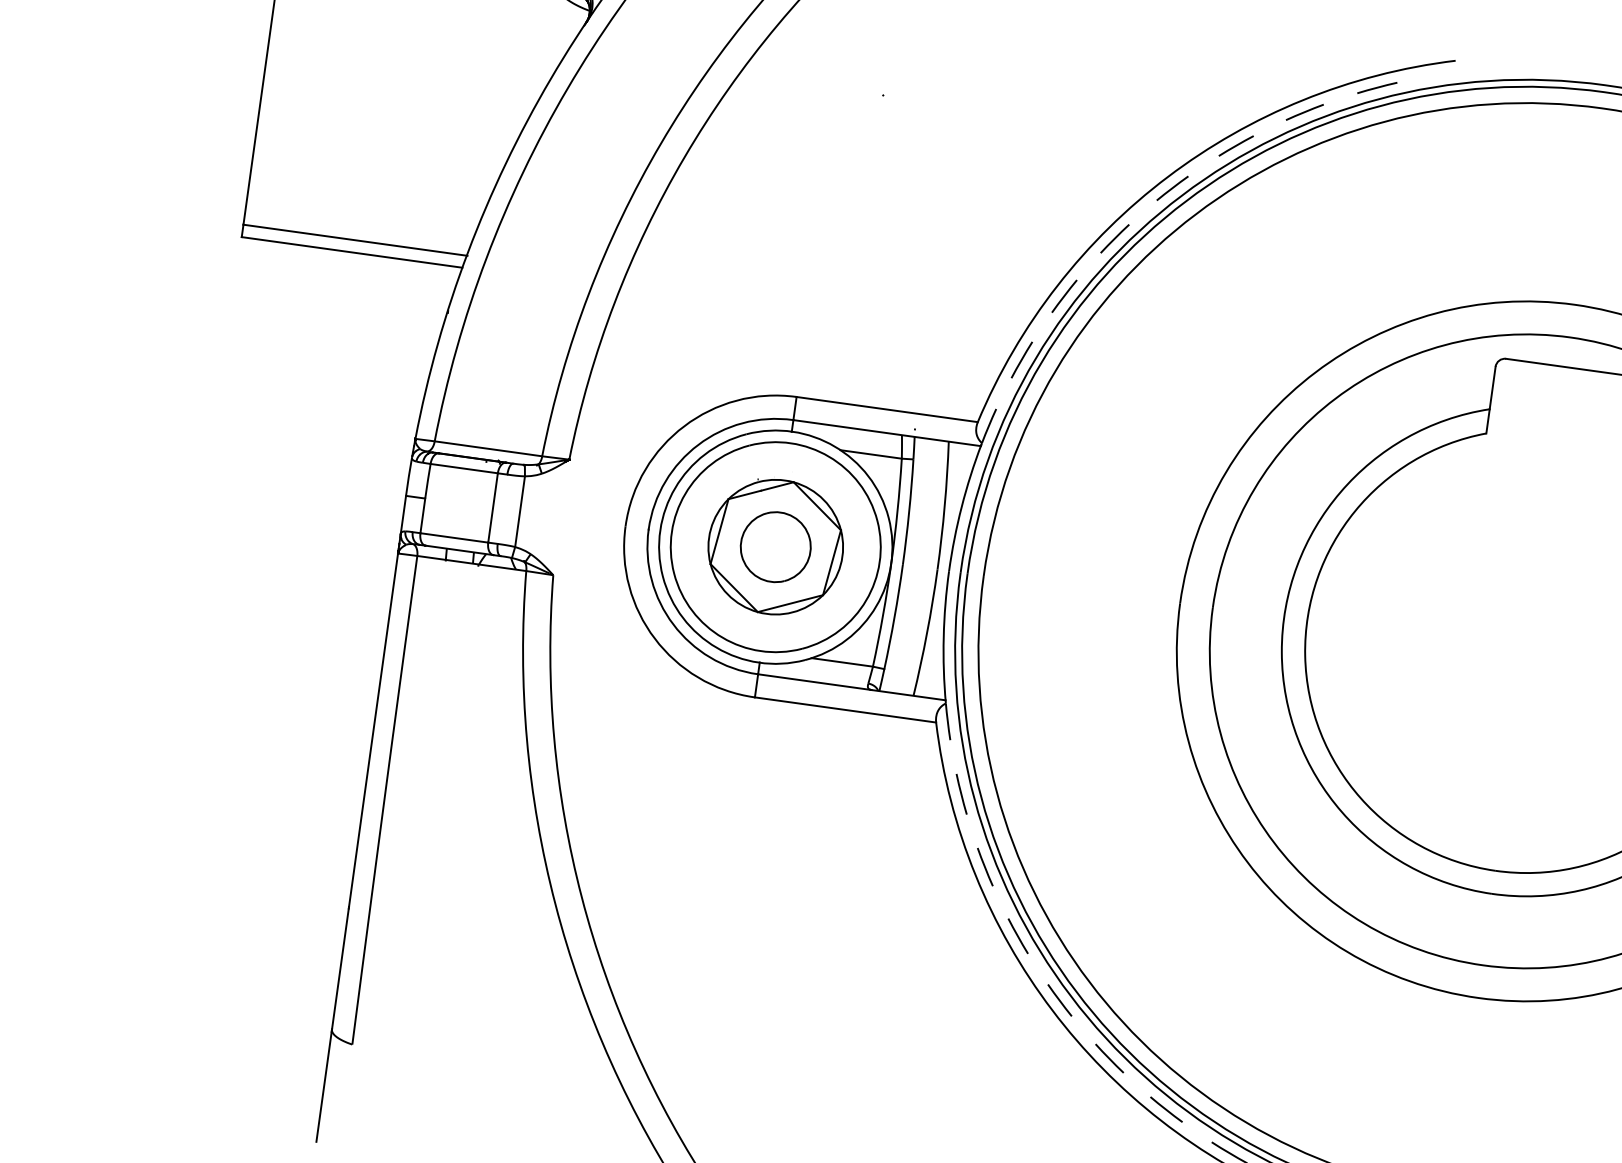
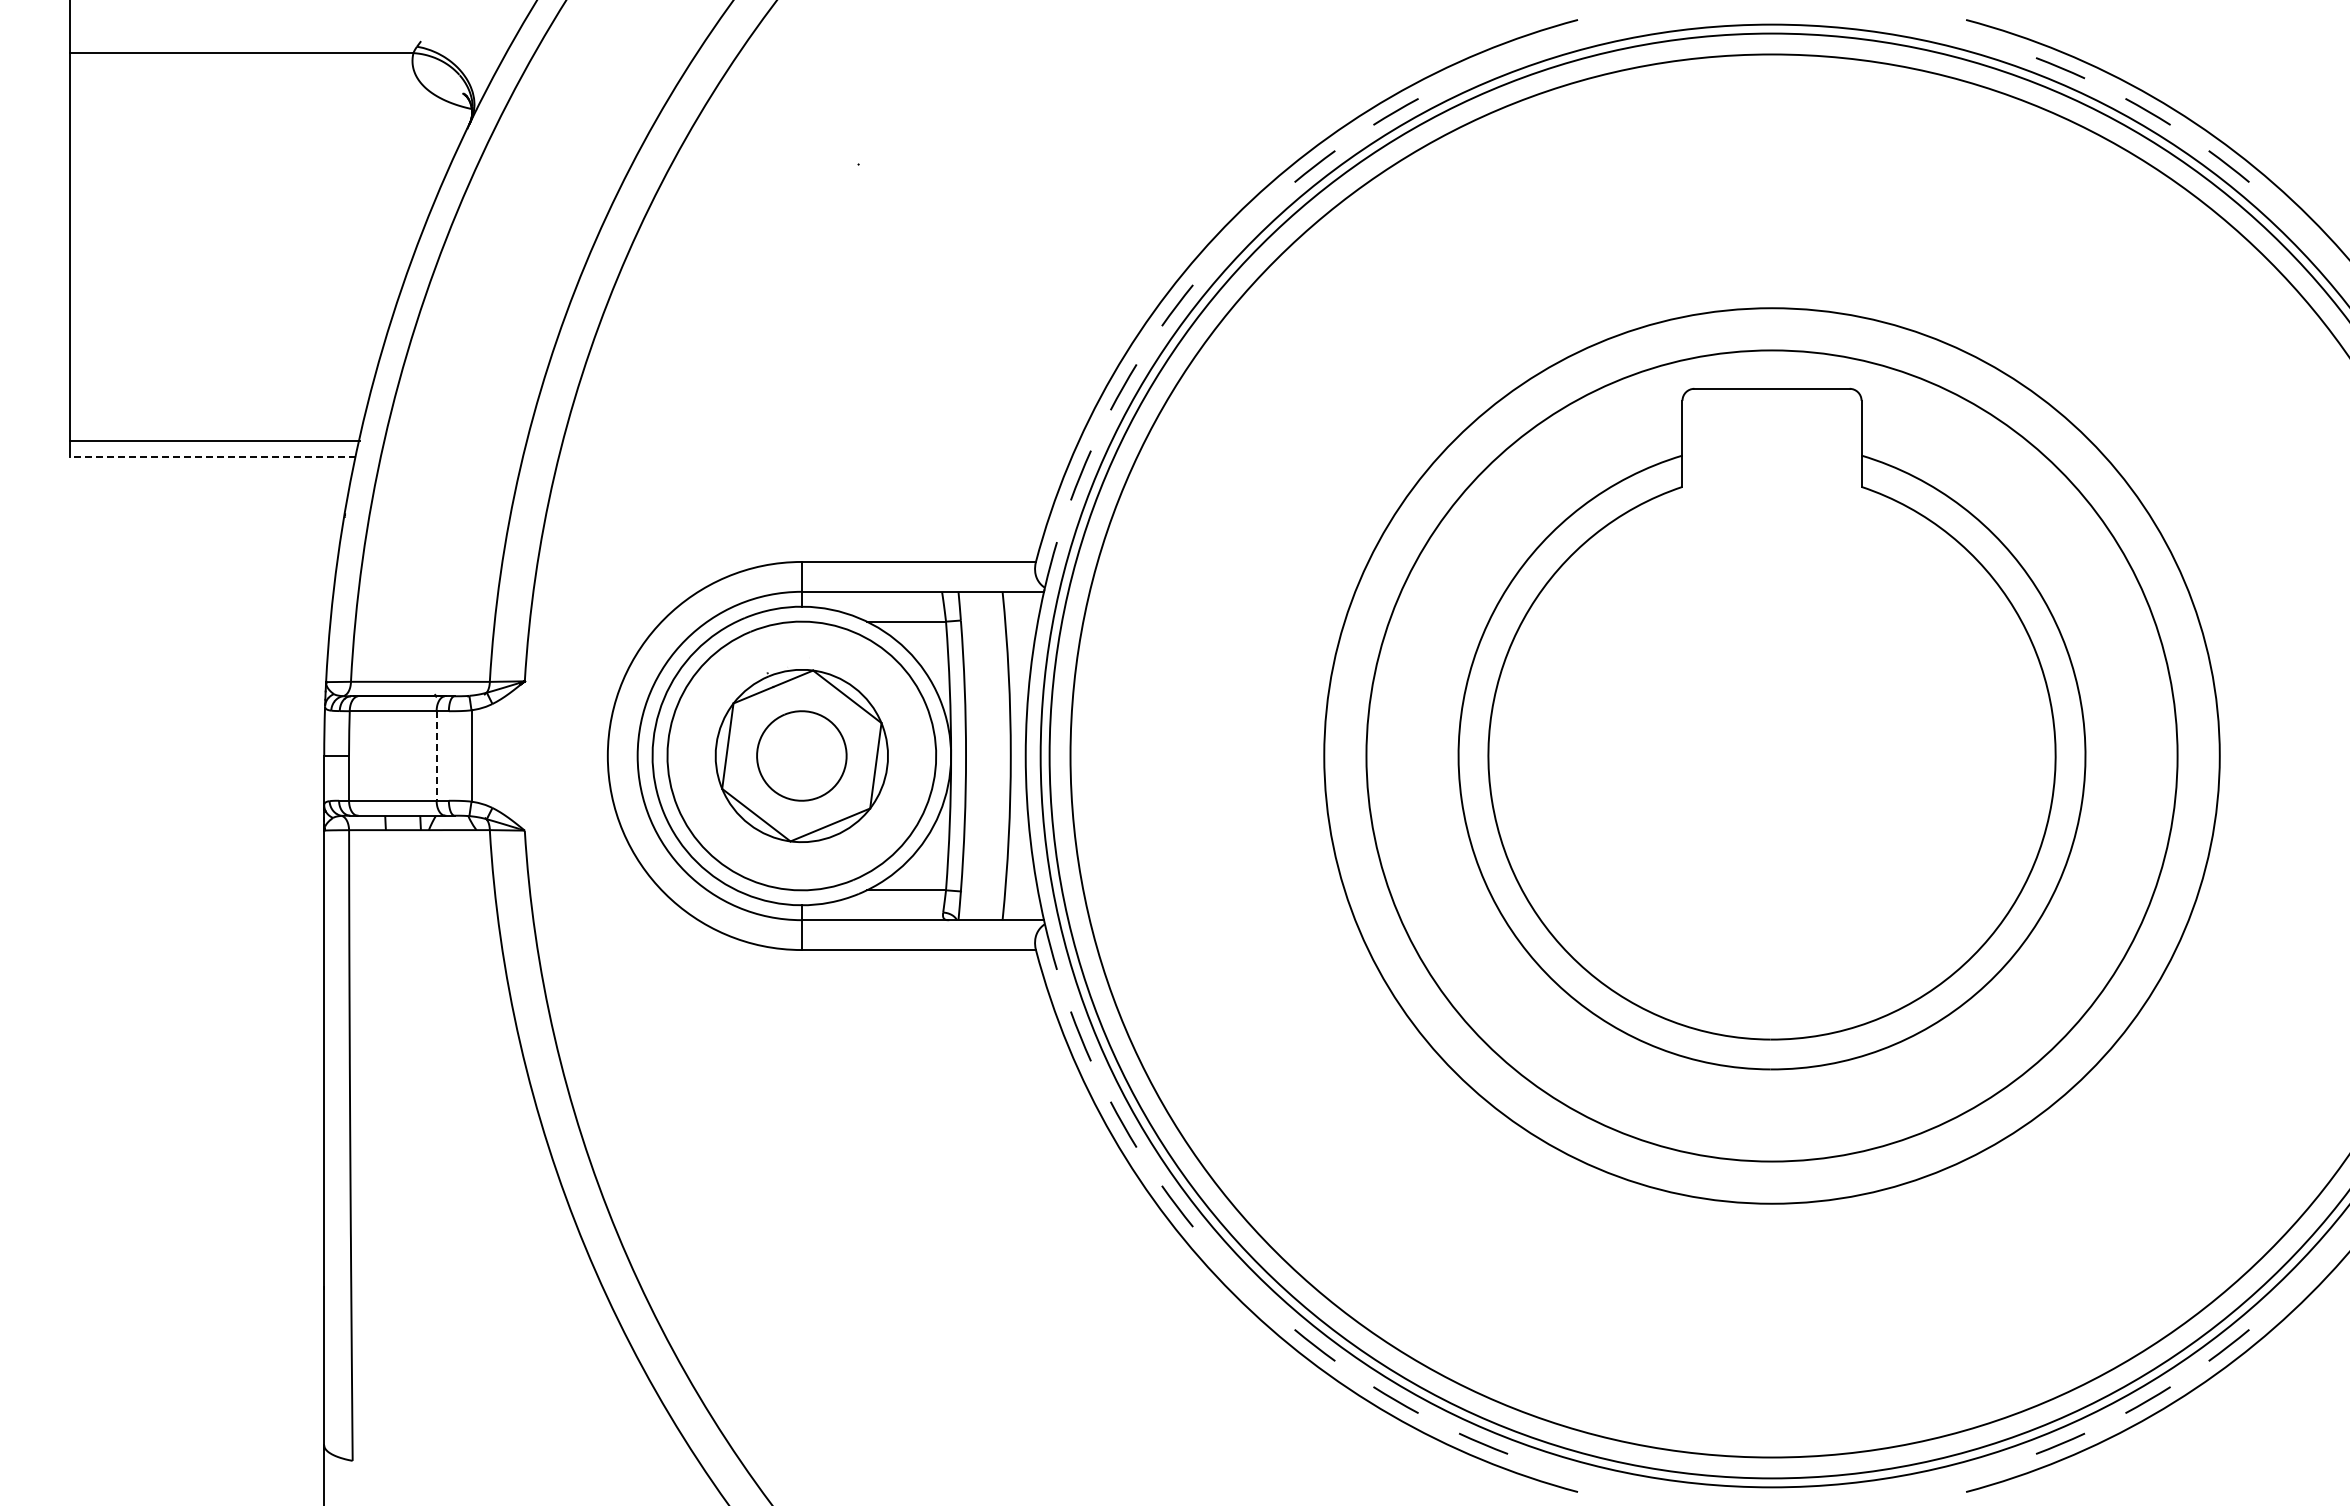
line: (1377, 88) -> (1483, 68), removed
line: (1172, 188) -> (1241, 231), removed
line: (352, 252) -> (213, 456), solid -> dashed
line: (492, 508) -> (436, 756), solid -> dashed
line: (1059, 1000) -> (1241, 1280), removed

